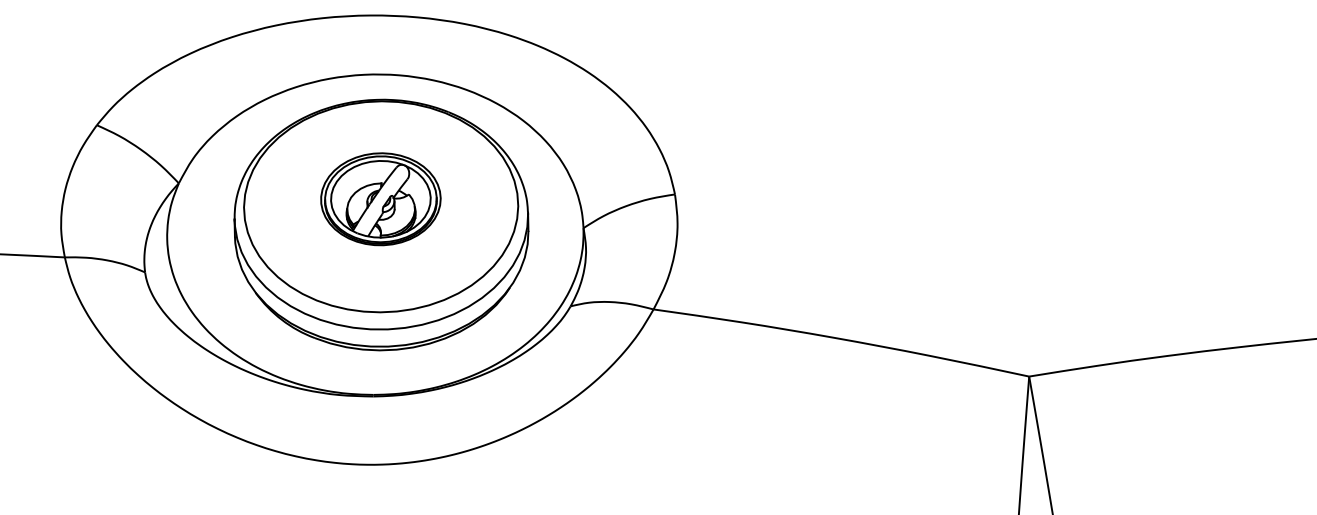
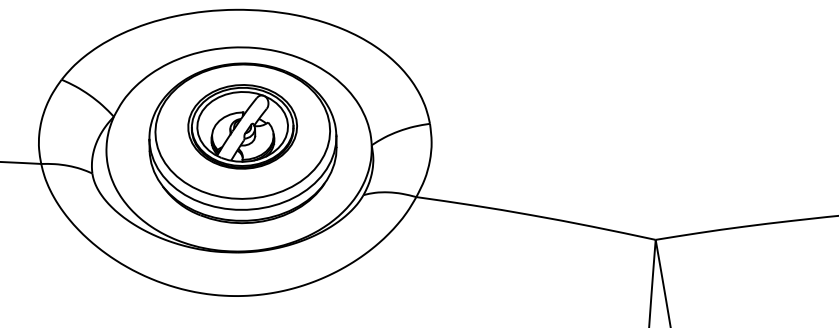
part: (380, 198) -> (242, 126), size x1.43

